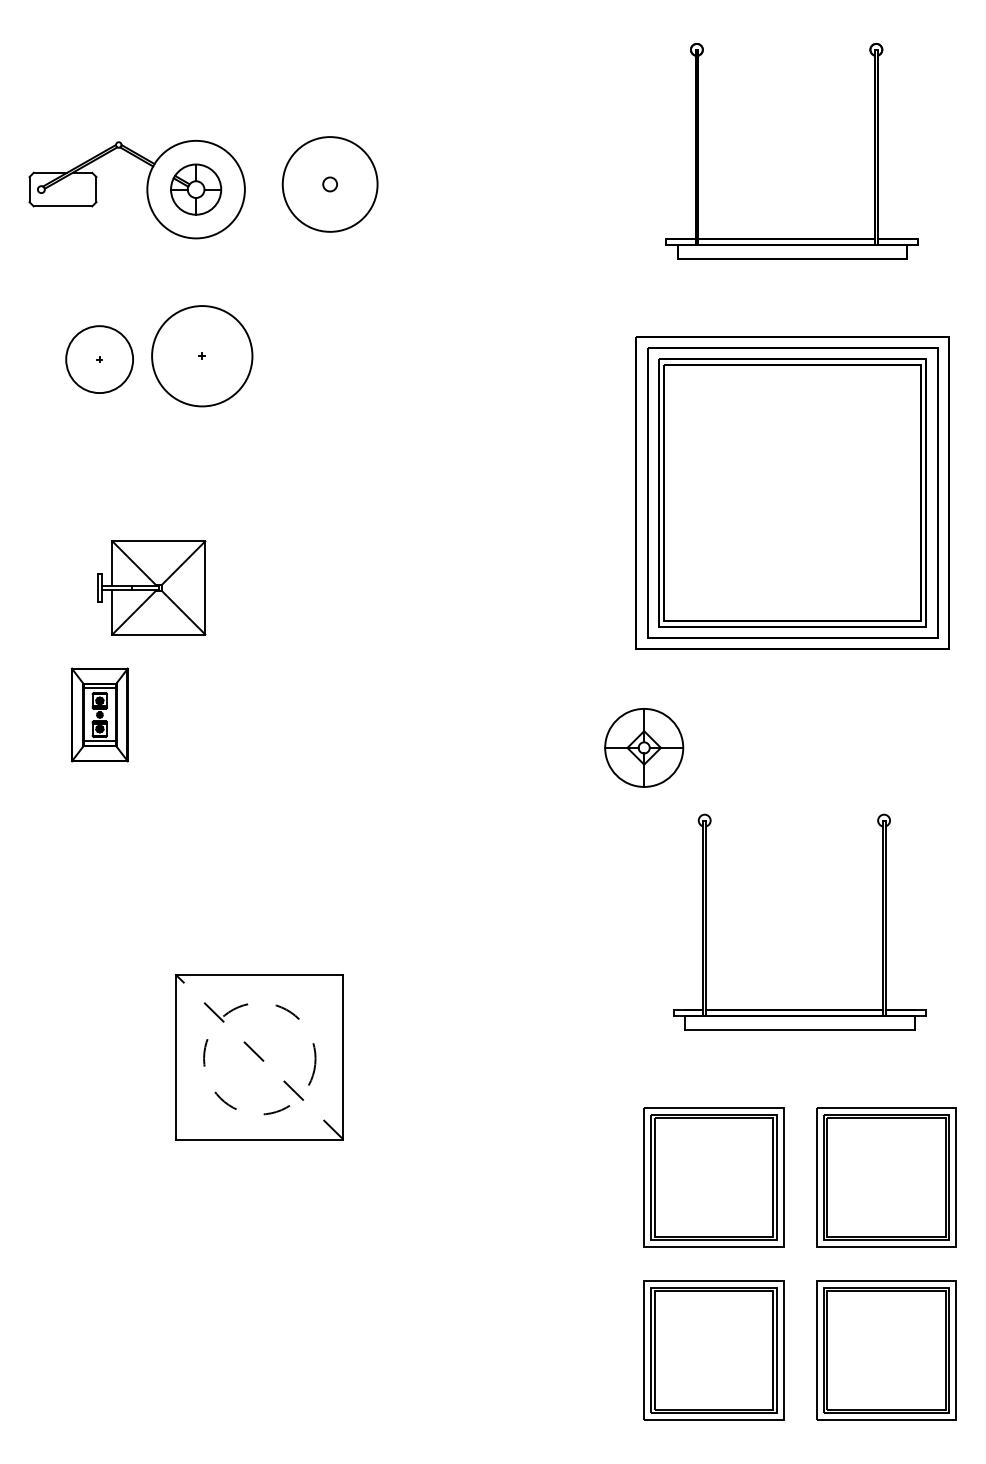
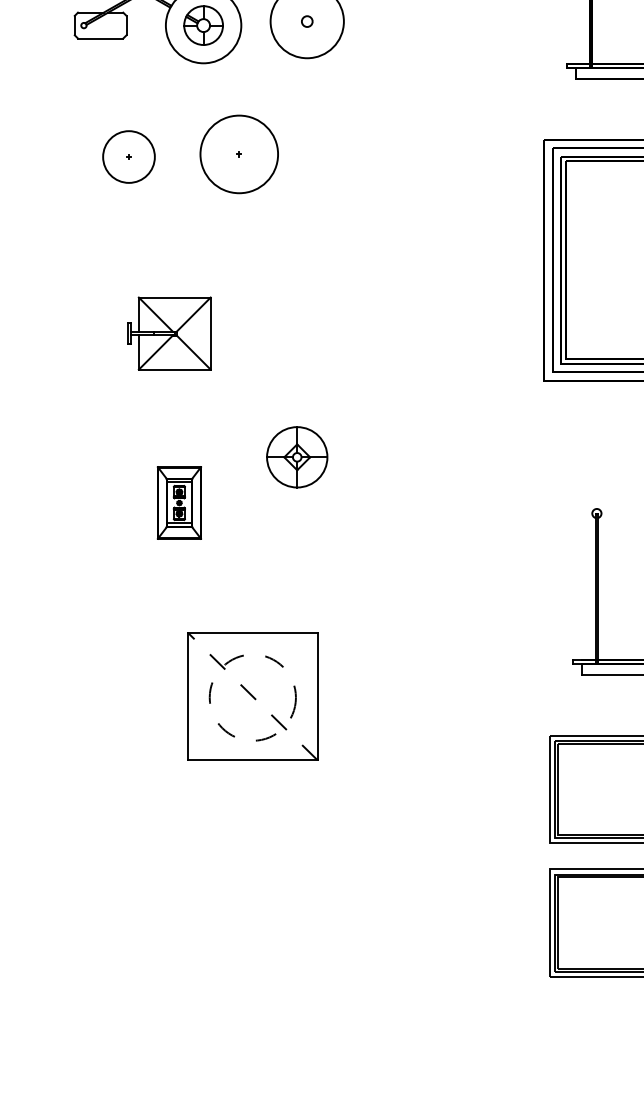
part: (202, 356) -> (239, 154), moved
part: (99, 714) -> (179, 502), moved
part: (644, 747) -> (297, 457), moved

